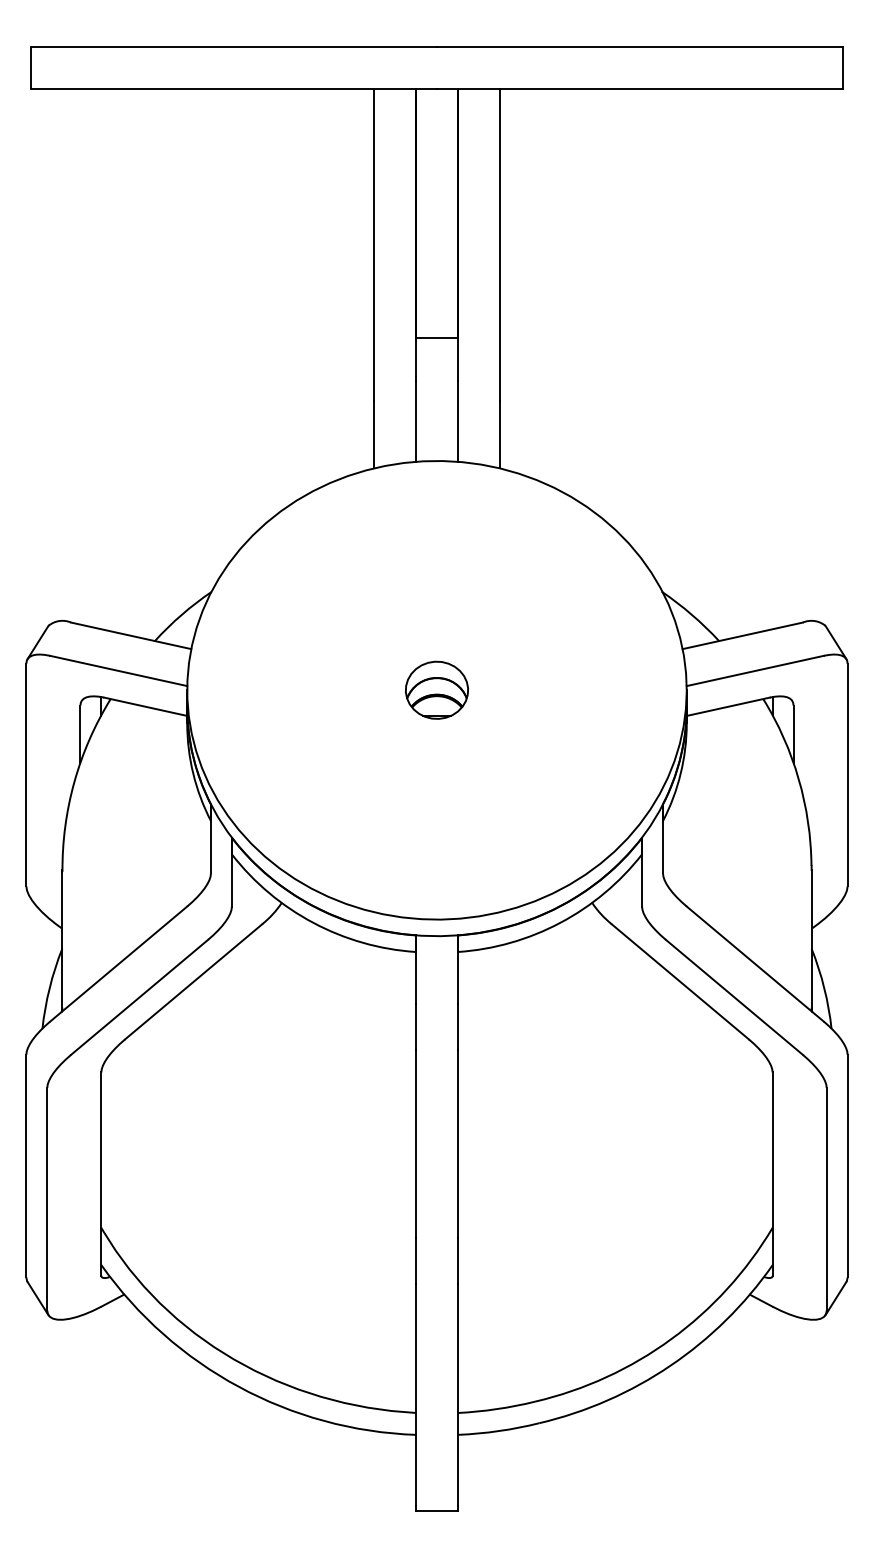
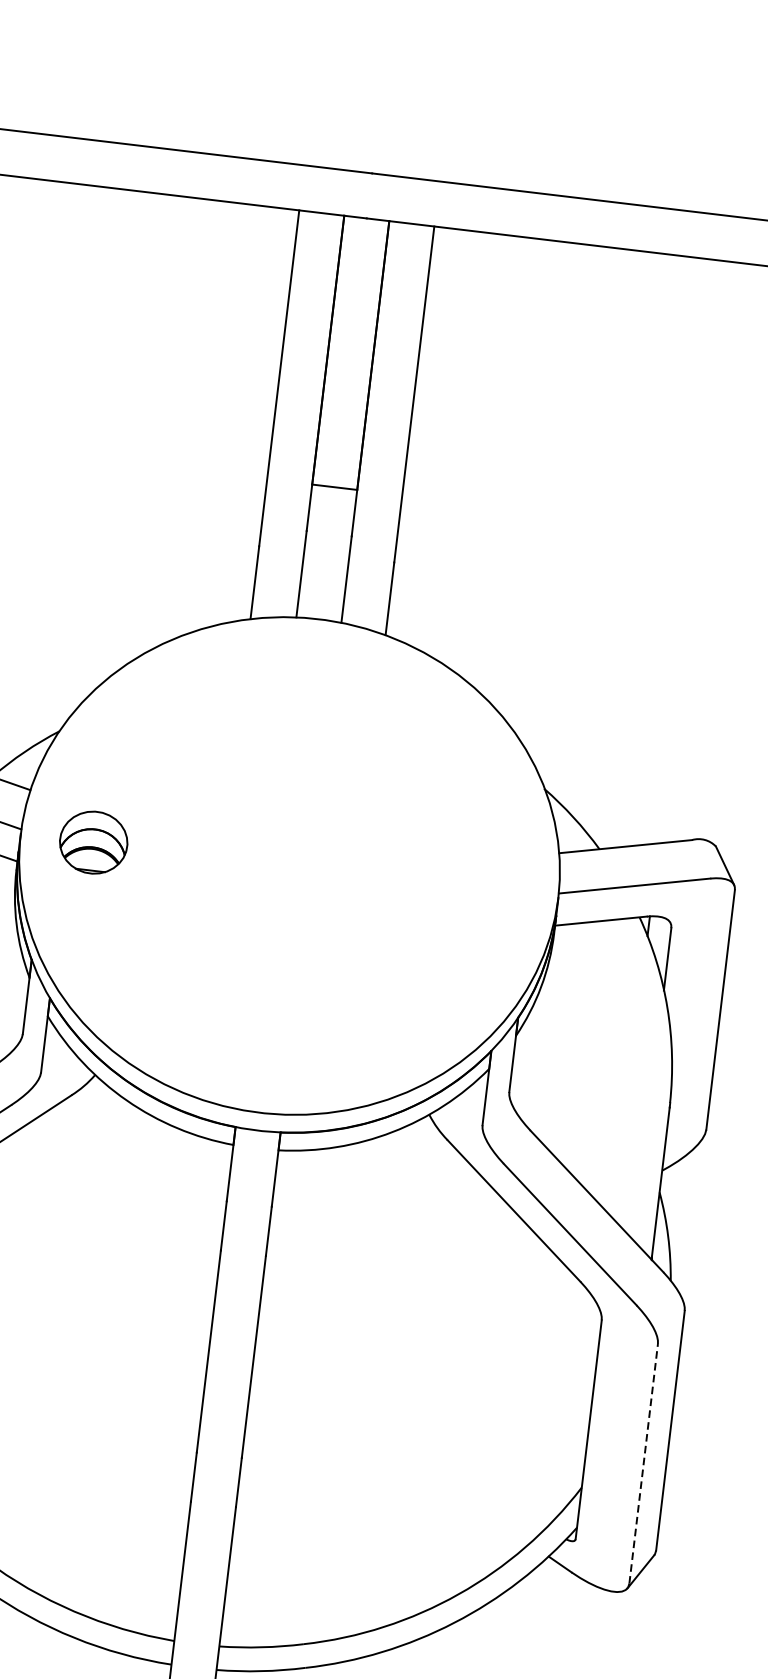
part: (436, 689) -> (93, 841), moved
line: (826, 1198) -> (643, 1462), solid -> dashed

